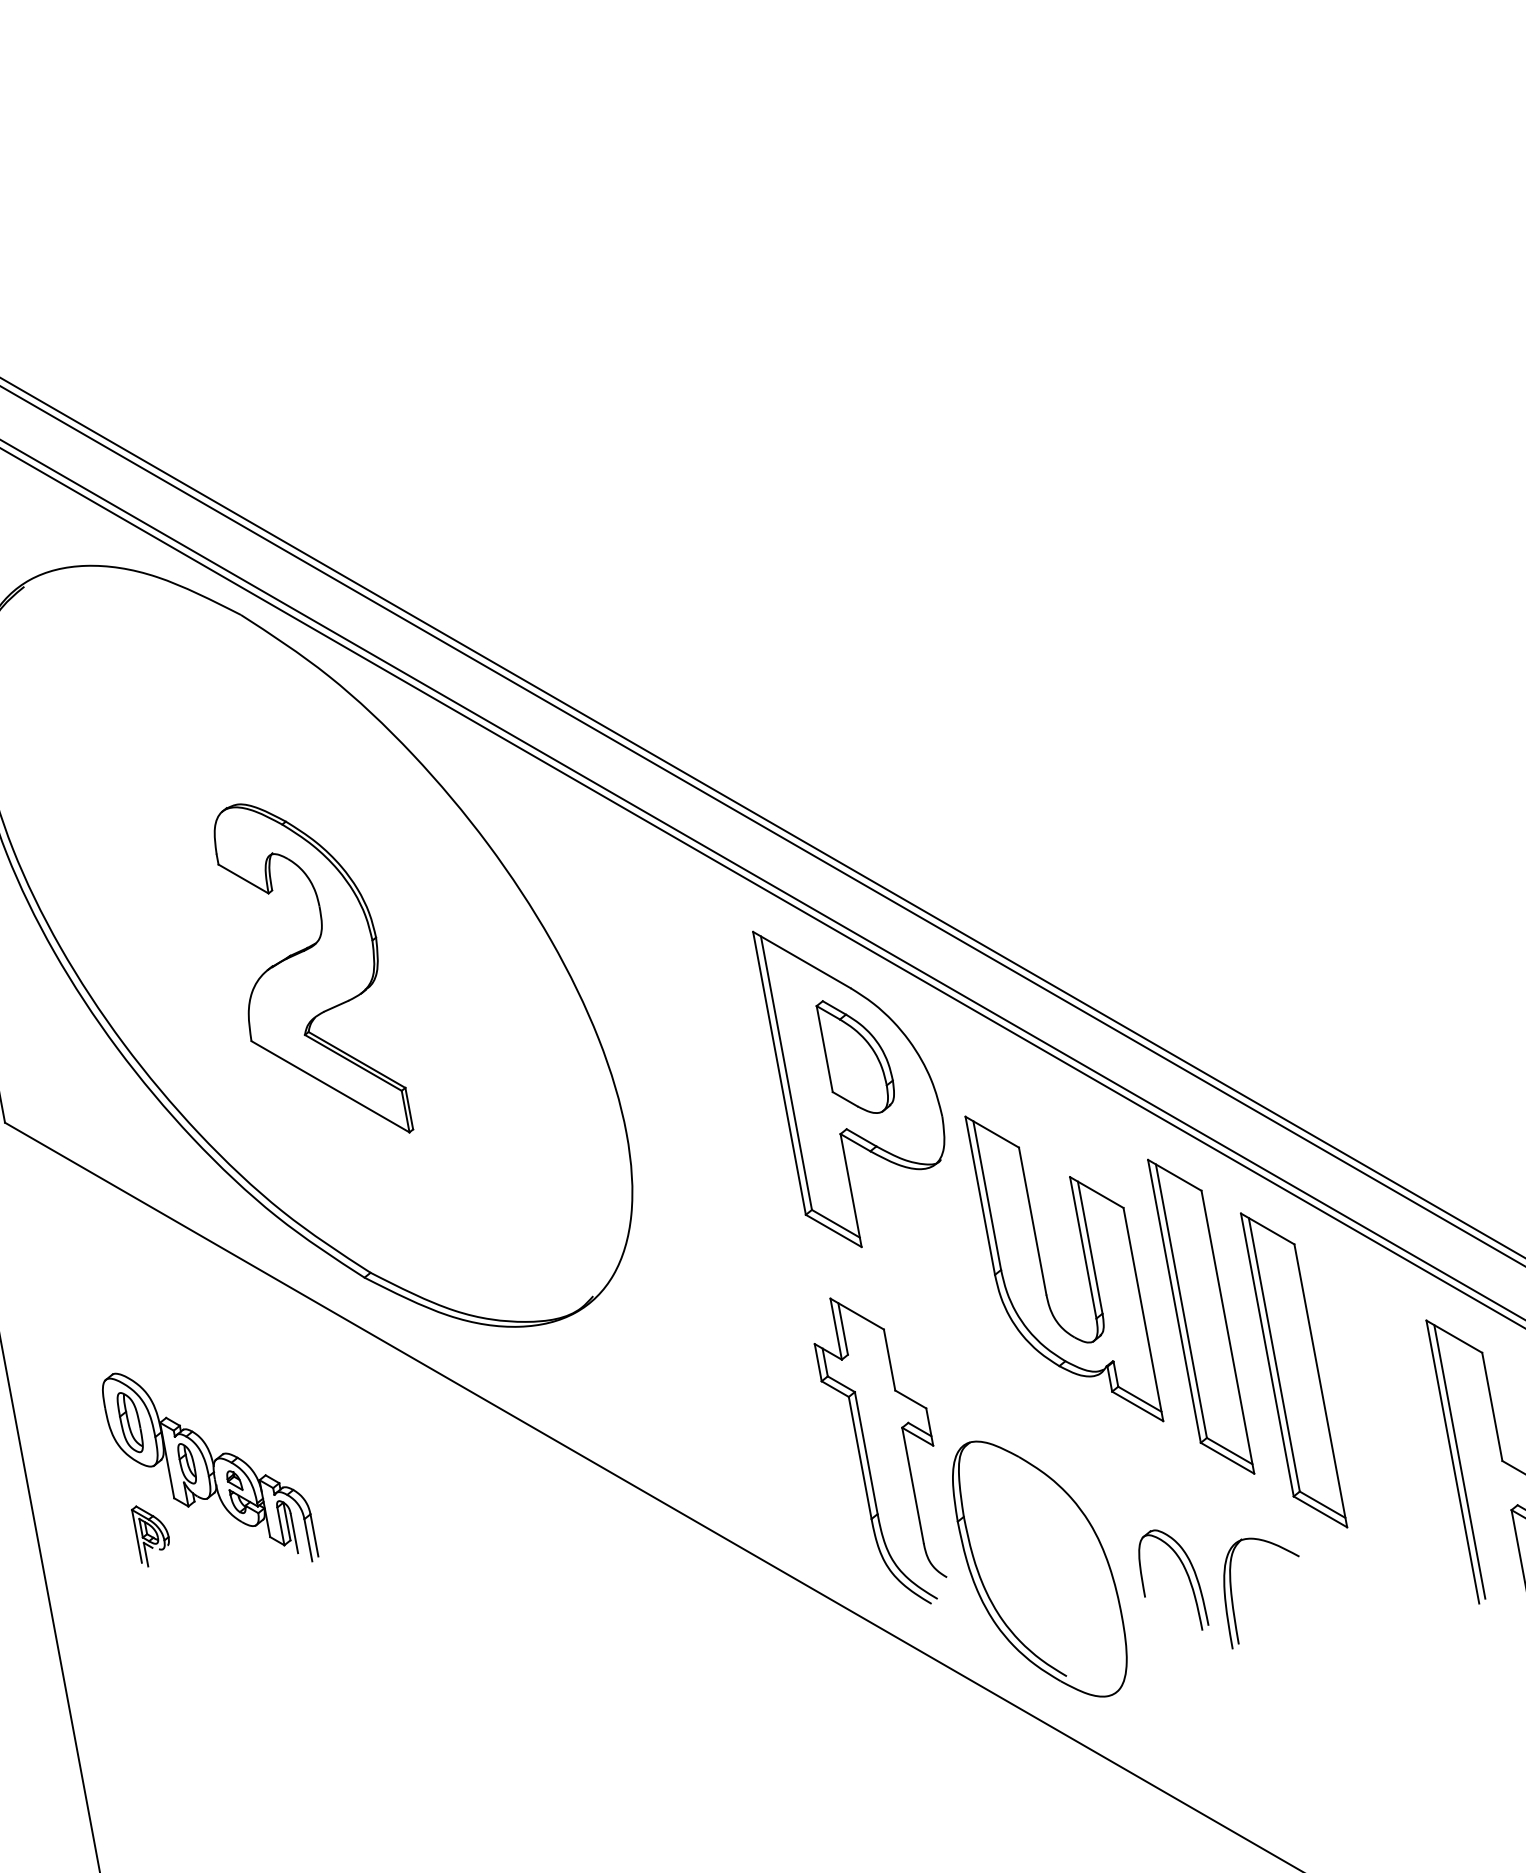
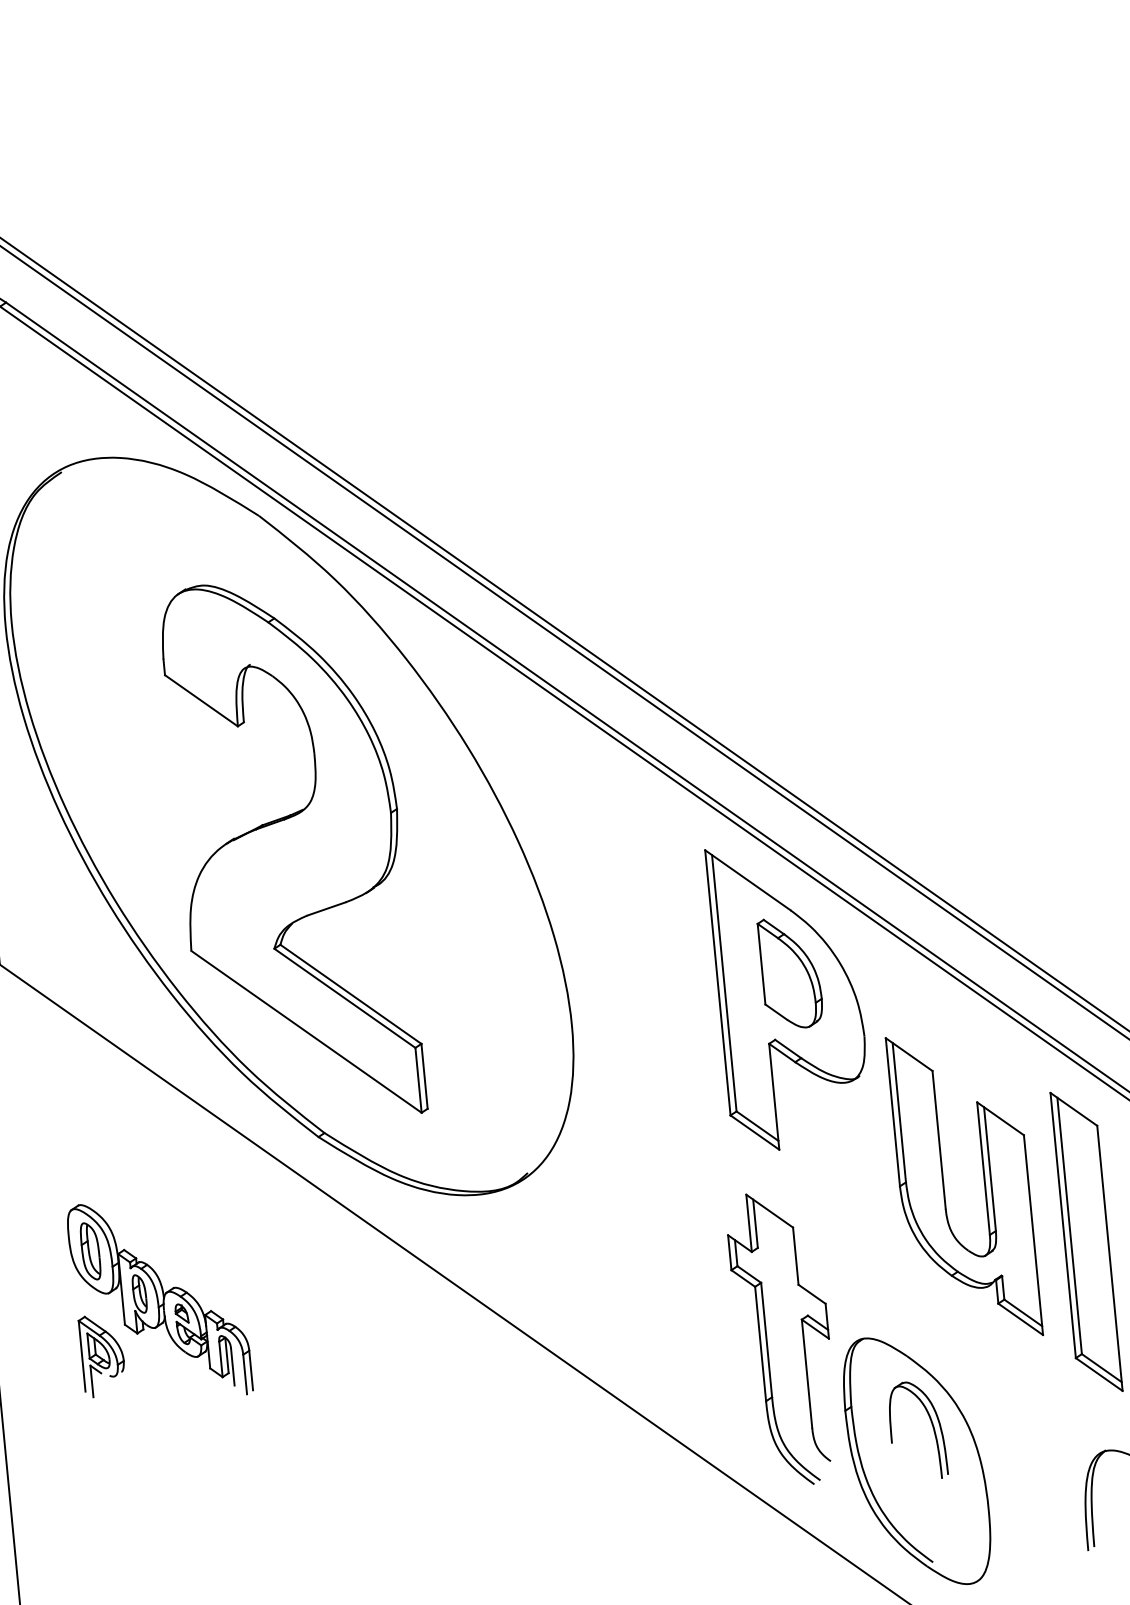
part: (313, 968) -> (296, 847), size x1.67
part: (150, 1536) -> (99, 1358), size x1.43
part: (1185, 1572) -> (931, 1423), moved

